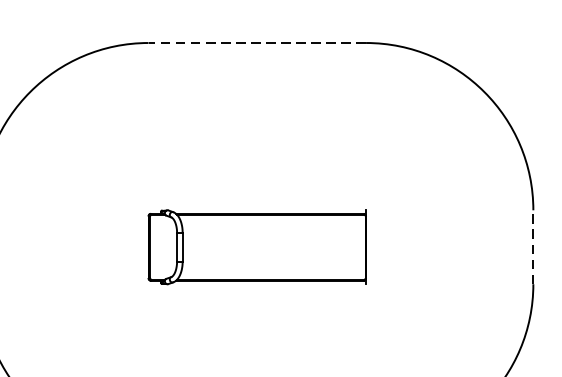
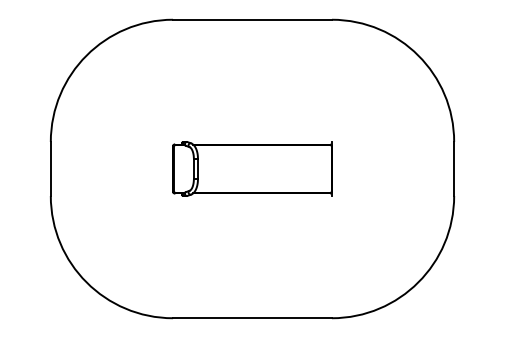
line: (257, 42) -> (252, 19), dashed -> solid
line: (533, 246) -> (454, 168), dashed -> solid

